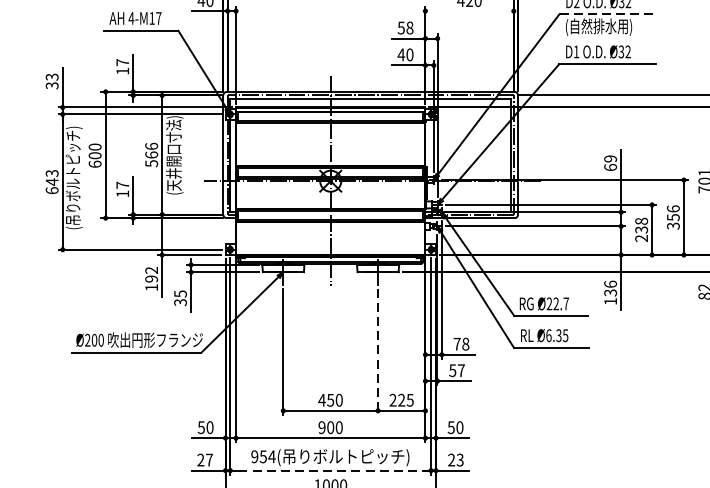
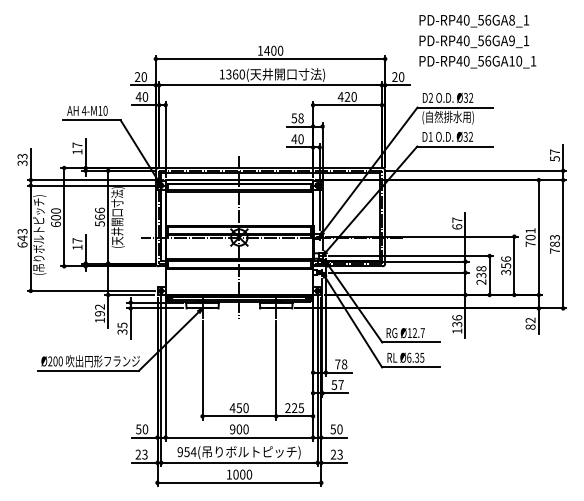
line: (469, 11) -> (347, 105), added
line: (608, 14) -> (455, 107), dashed -> solid
text: (158, 17) -> (105, 110), 4-M17 -> 4-M10
text: (610, 157) -> (457, 219), 69 -> 67
text: (549, 303) -> (409, 332), Ø22.7 -> Ø12.7
line: (378, 353) -> (276, 371), dashed -> solid
text: (208, 459) -> (144, 454), 27 -> 23
line: (329, 470) -> (238, 462), dashed -> solid

